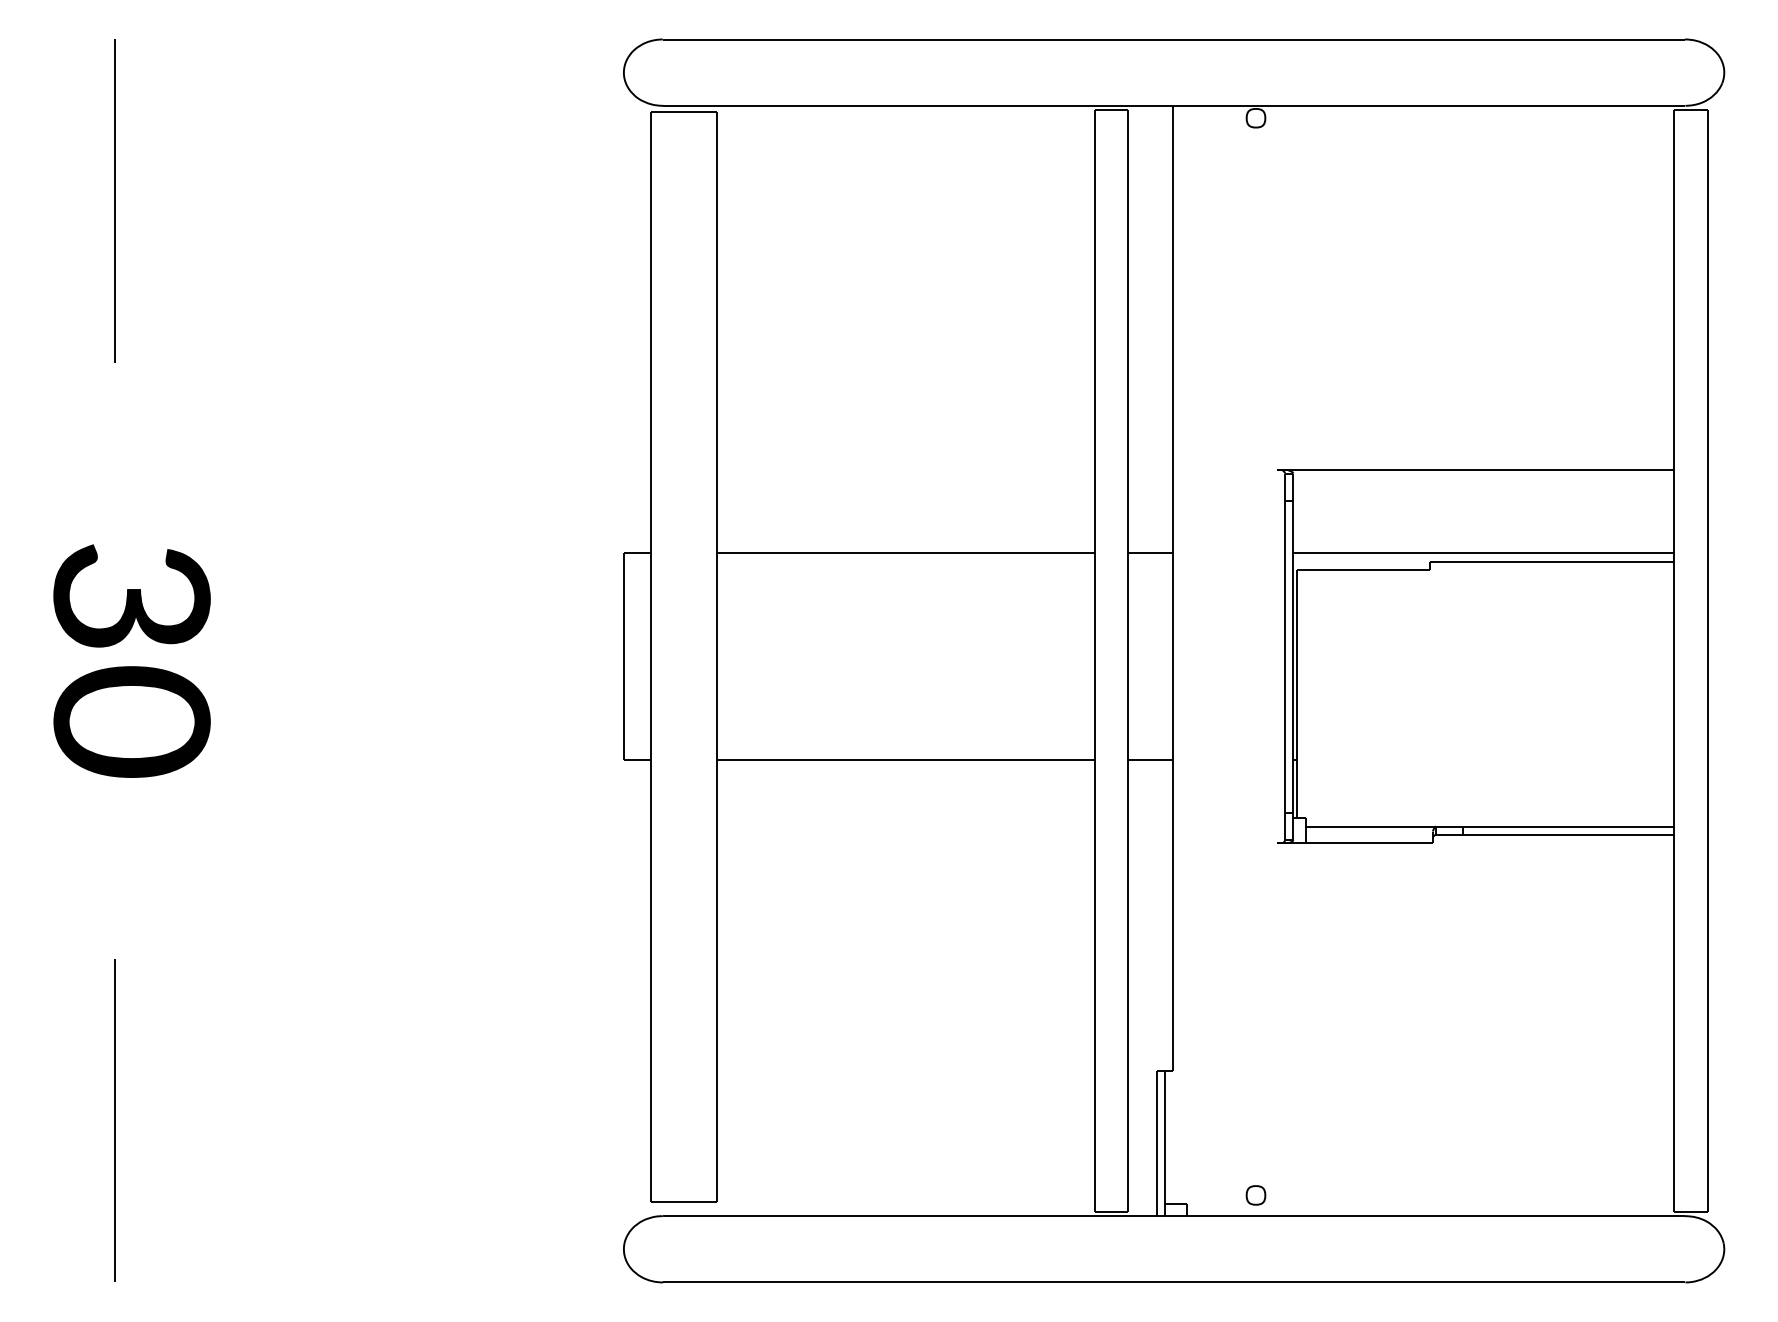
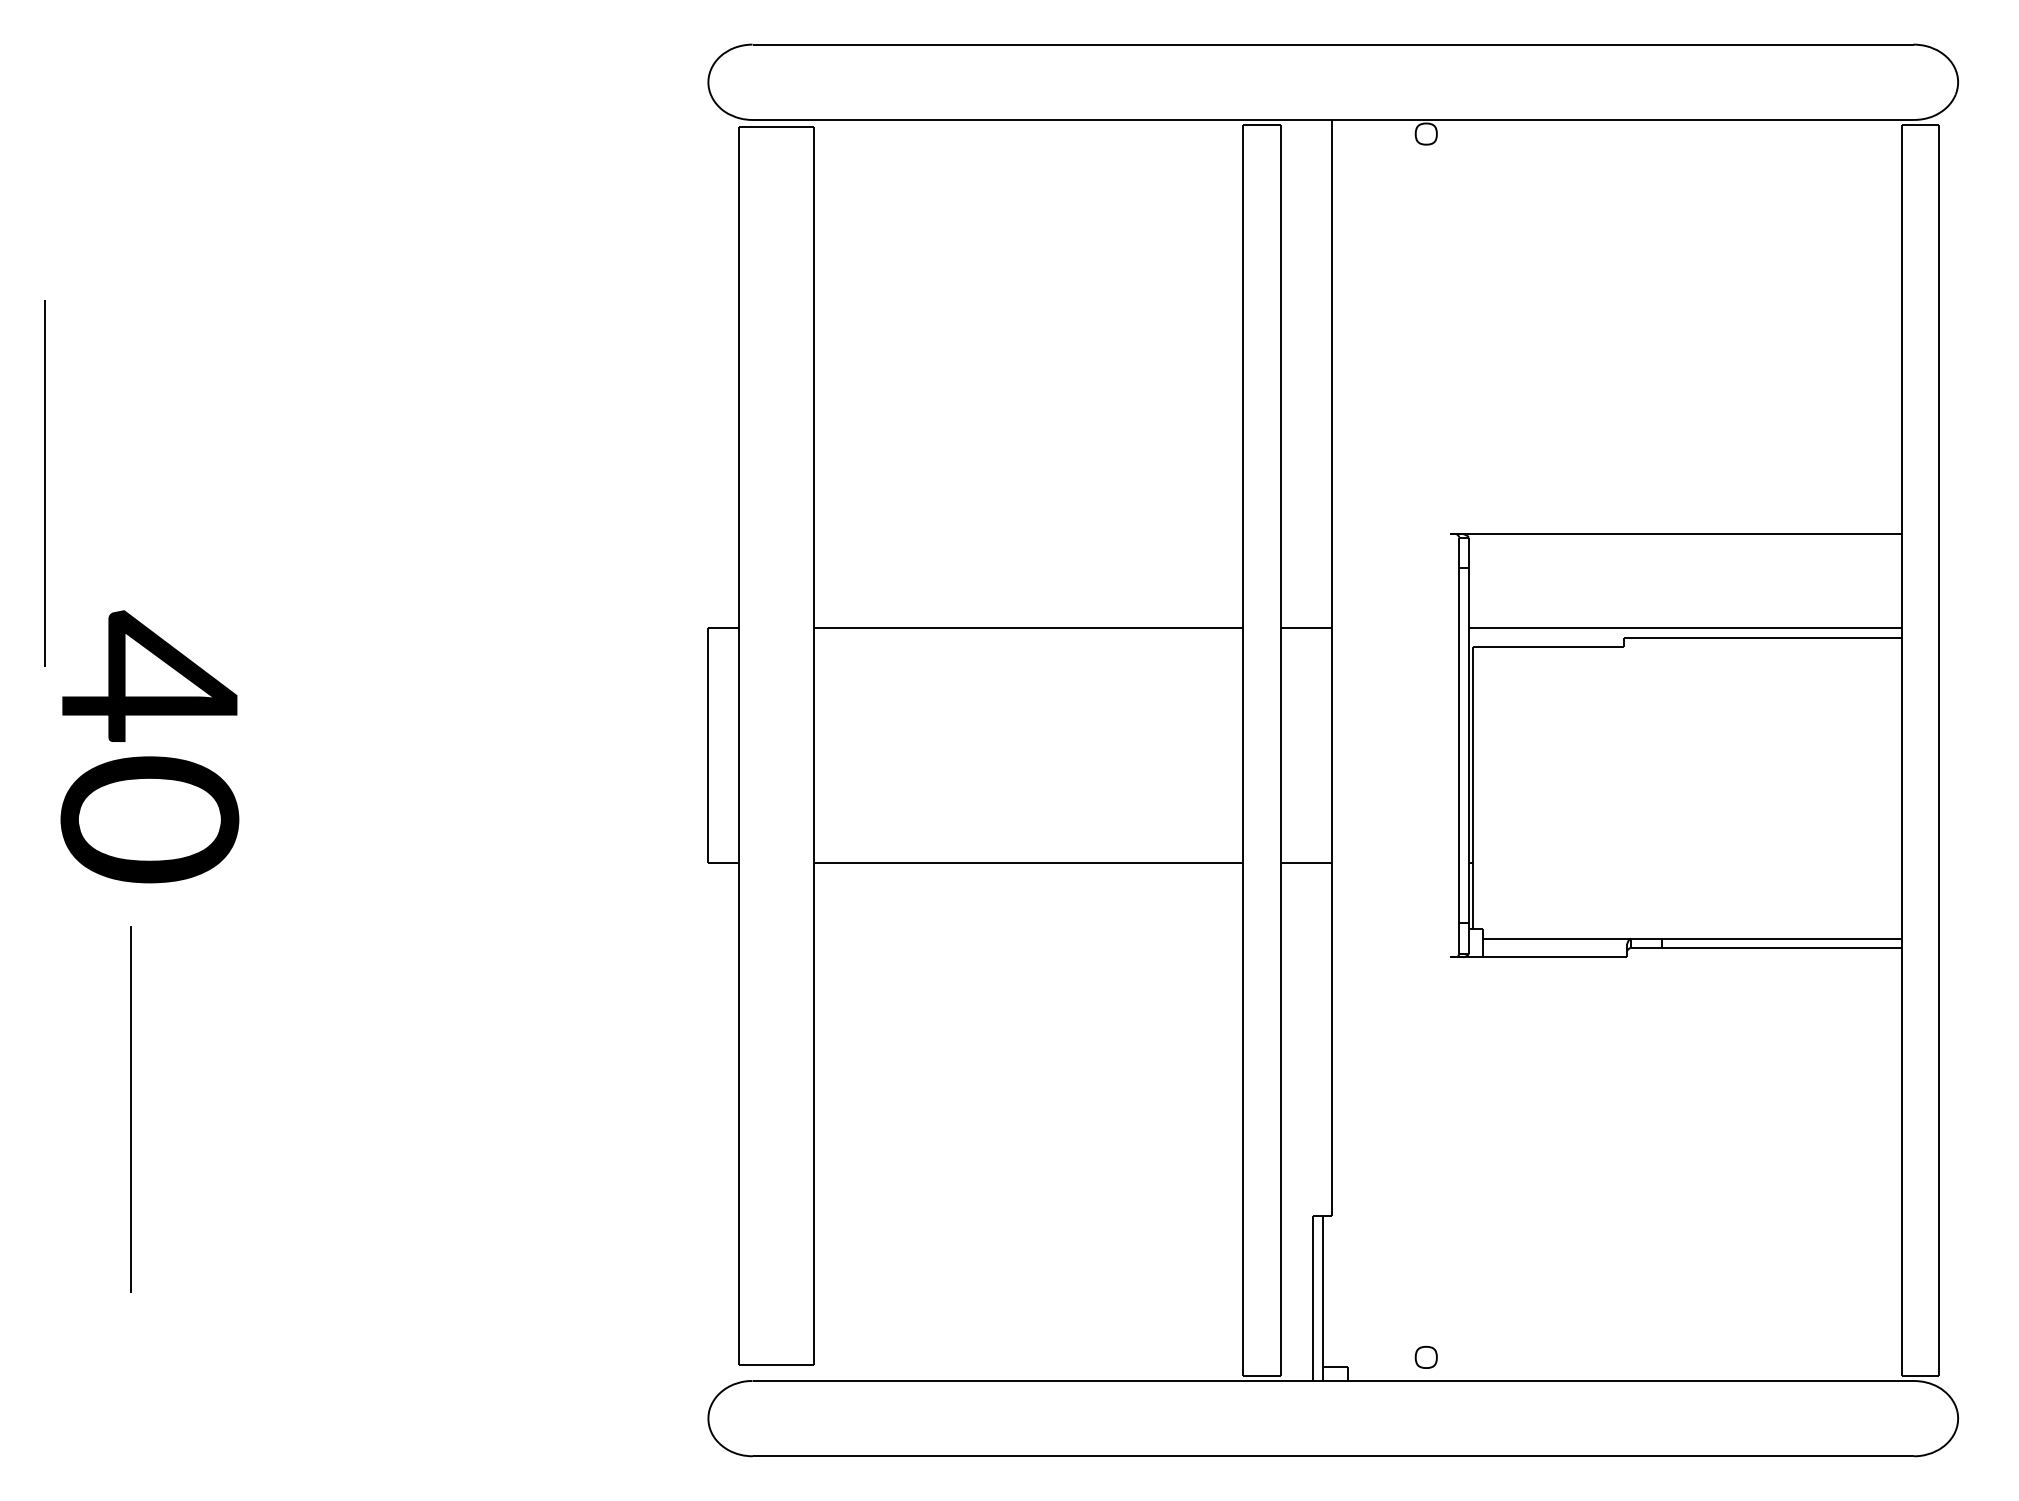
line: (114, 200) -> (43, 483), moved
text: (131, 595) -> (149, 676), 30 -> 40
line: (114, 1120) -> (129, 1108), moved

